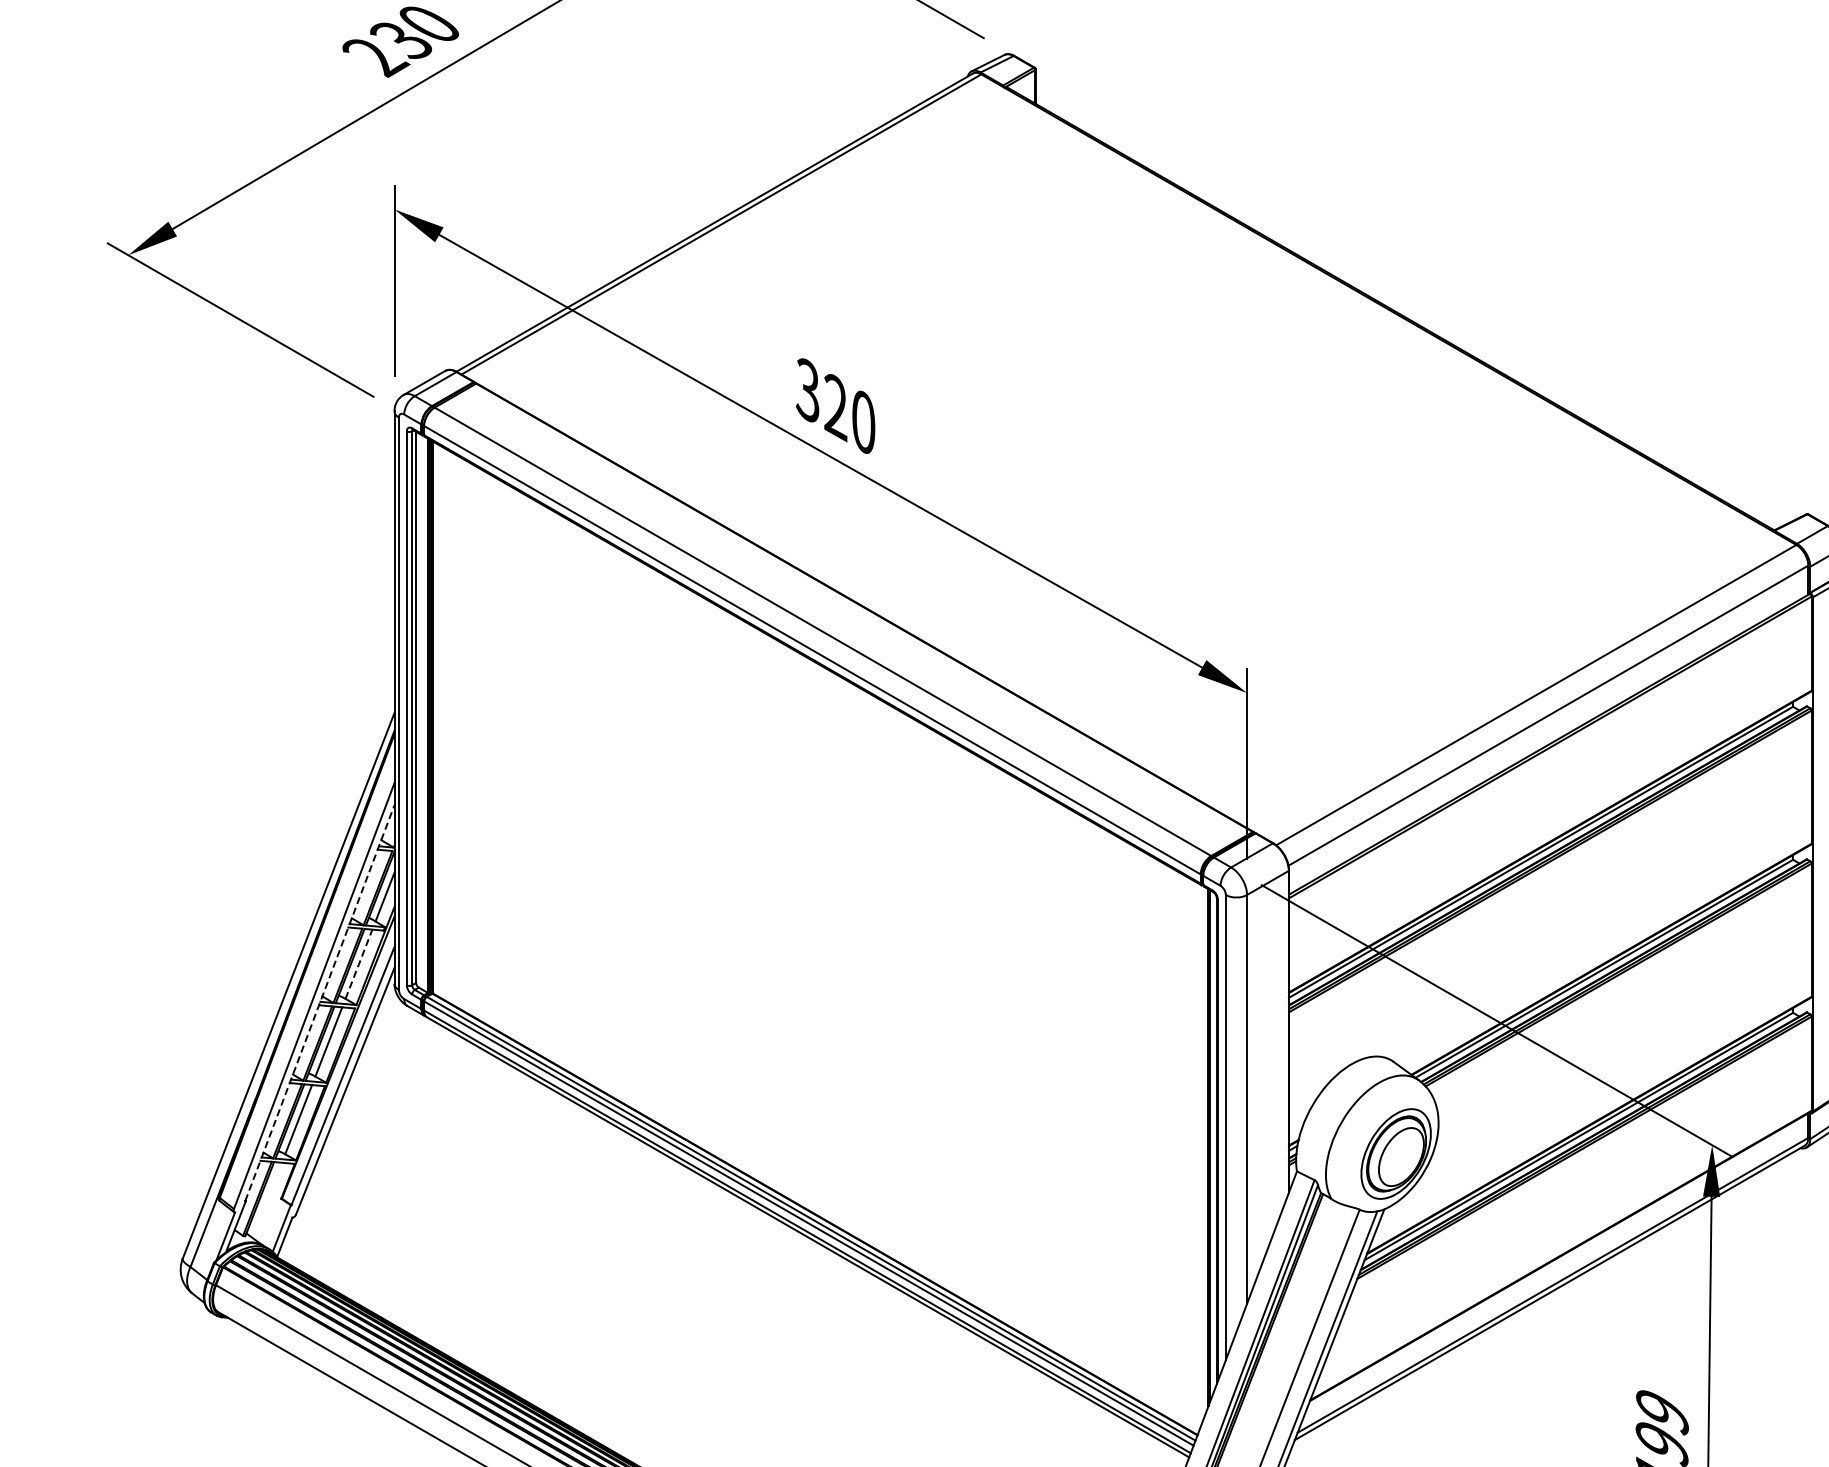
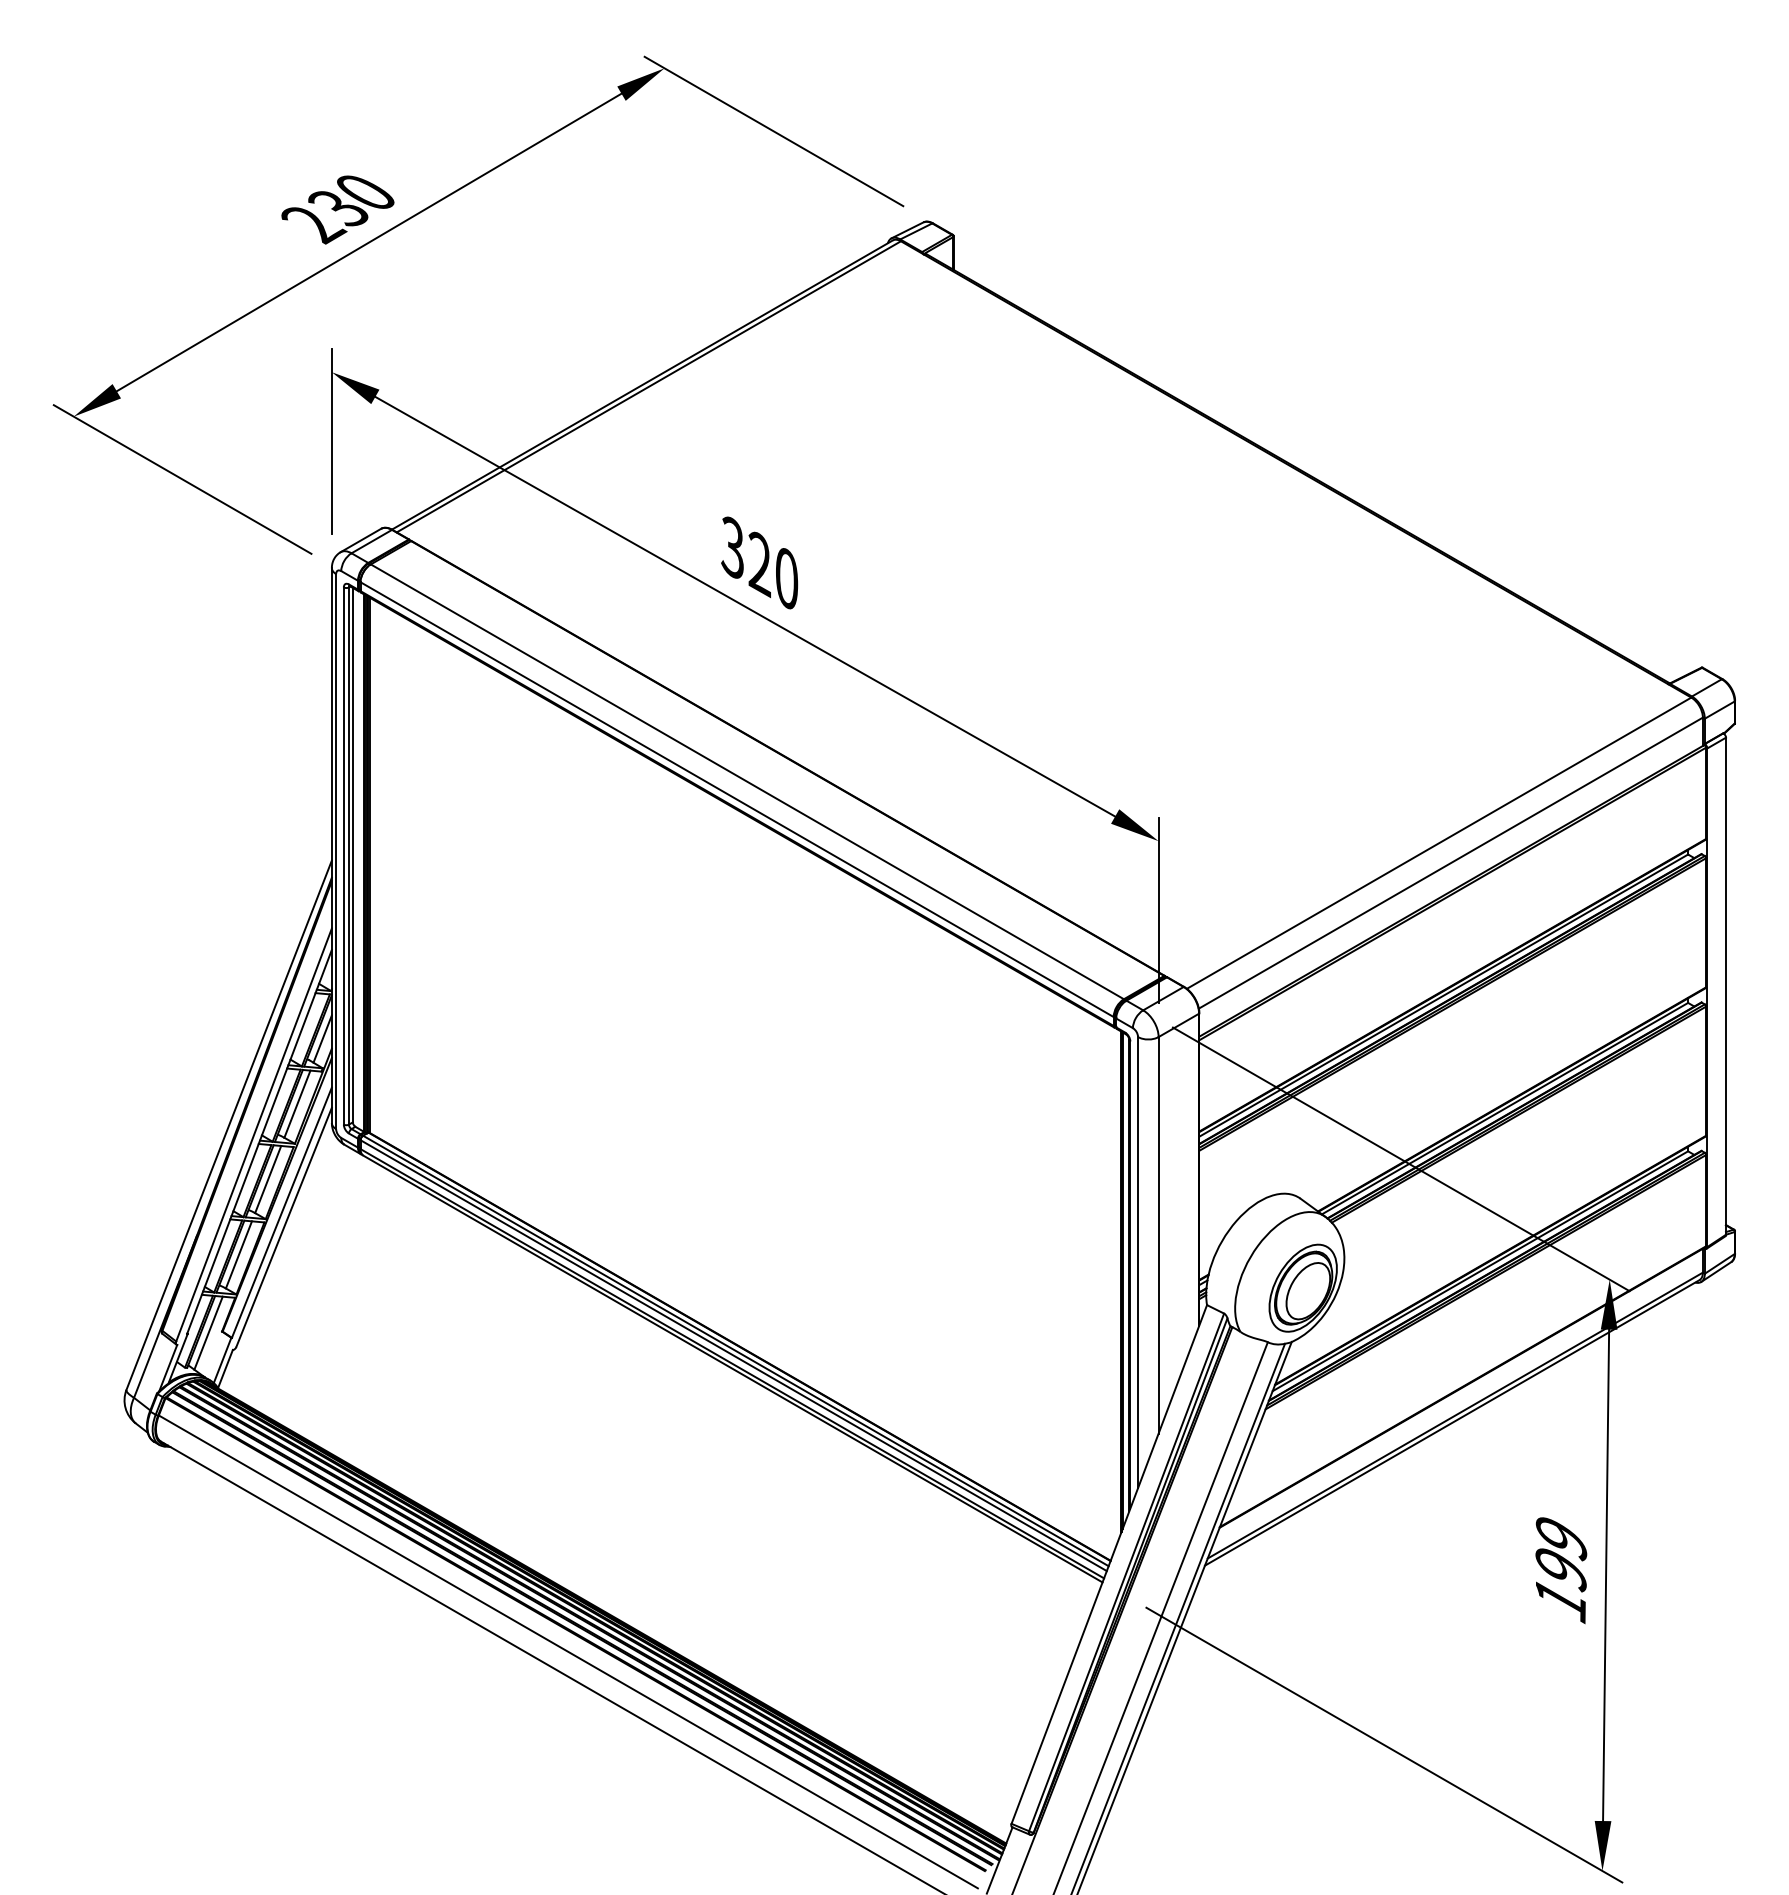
line: (359, 963) -> (297, 1103), dashed -> solid
line: (319, 1002) -> (259, 1141), dashed -> solid
line: (267, 1199) -> (208, 1332), added

